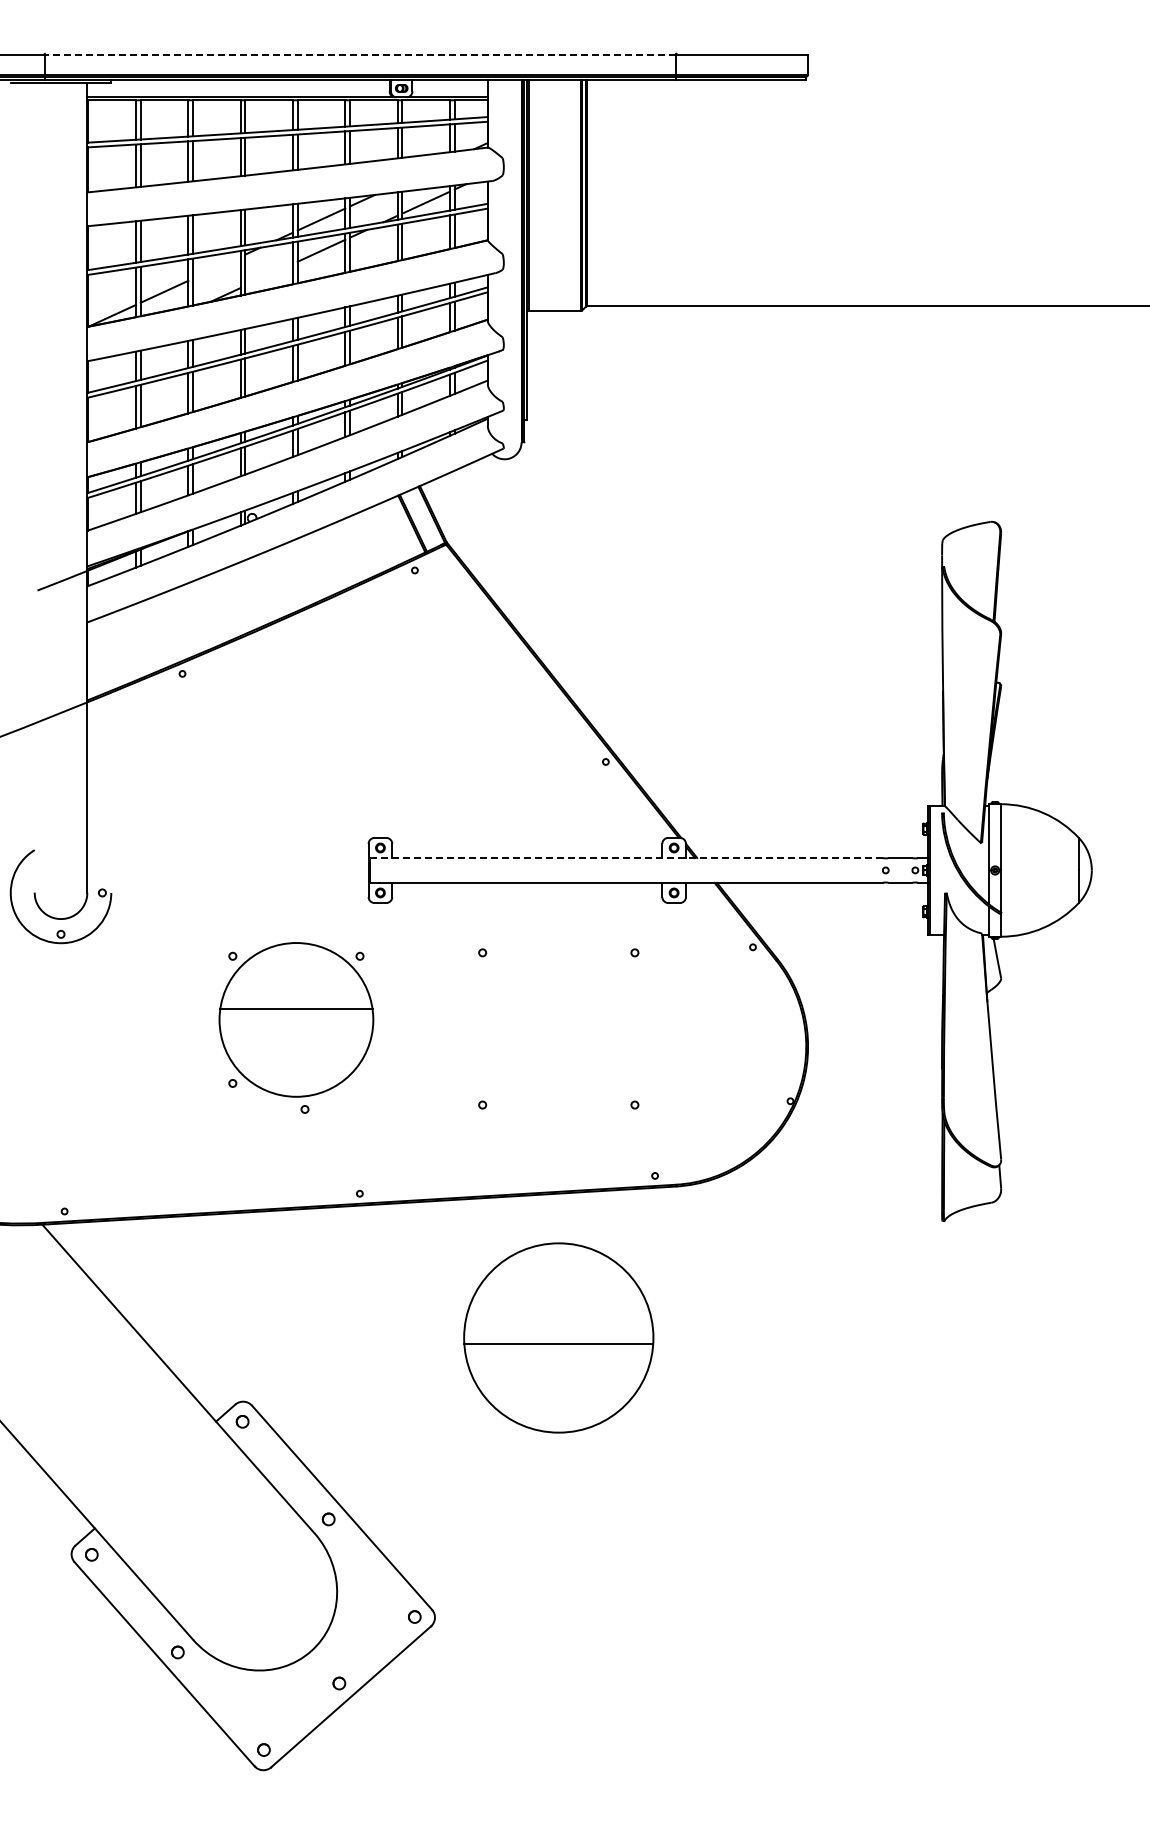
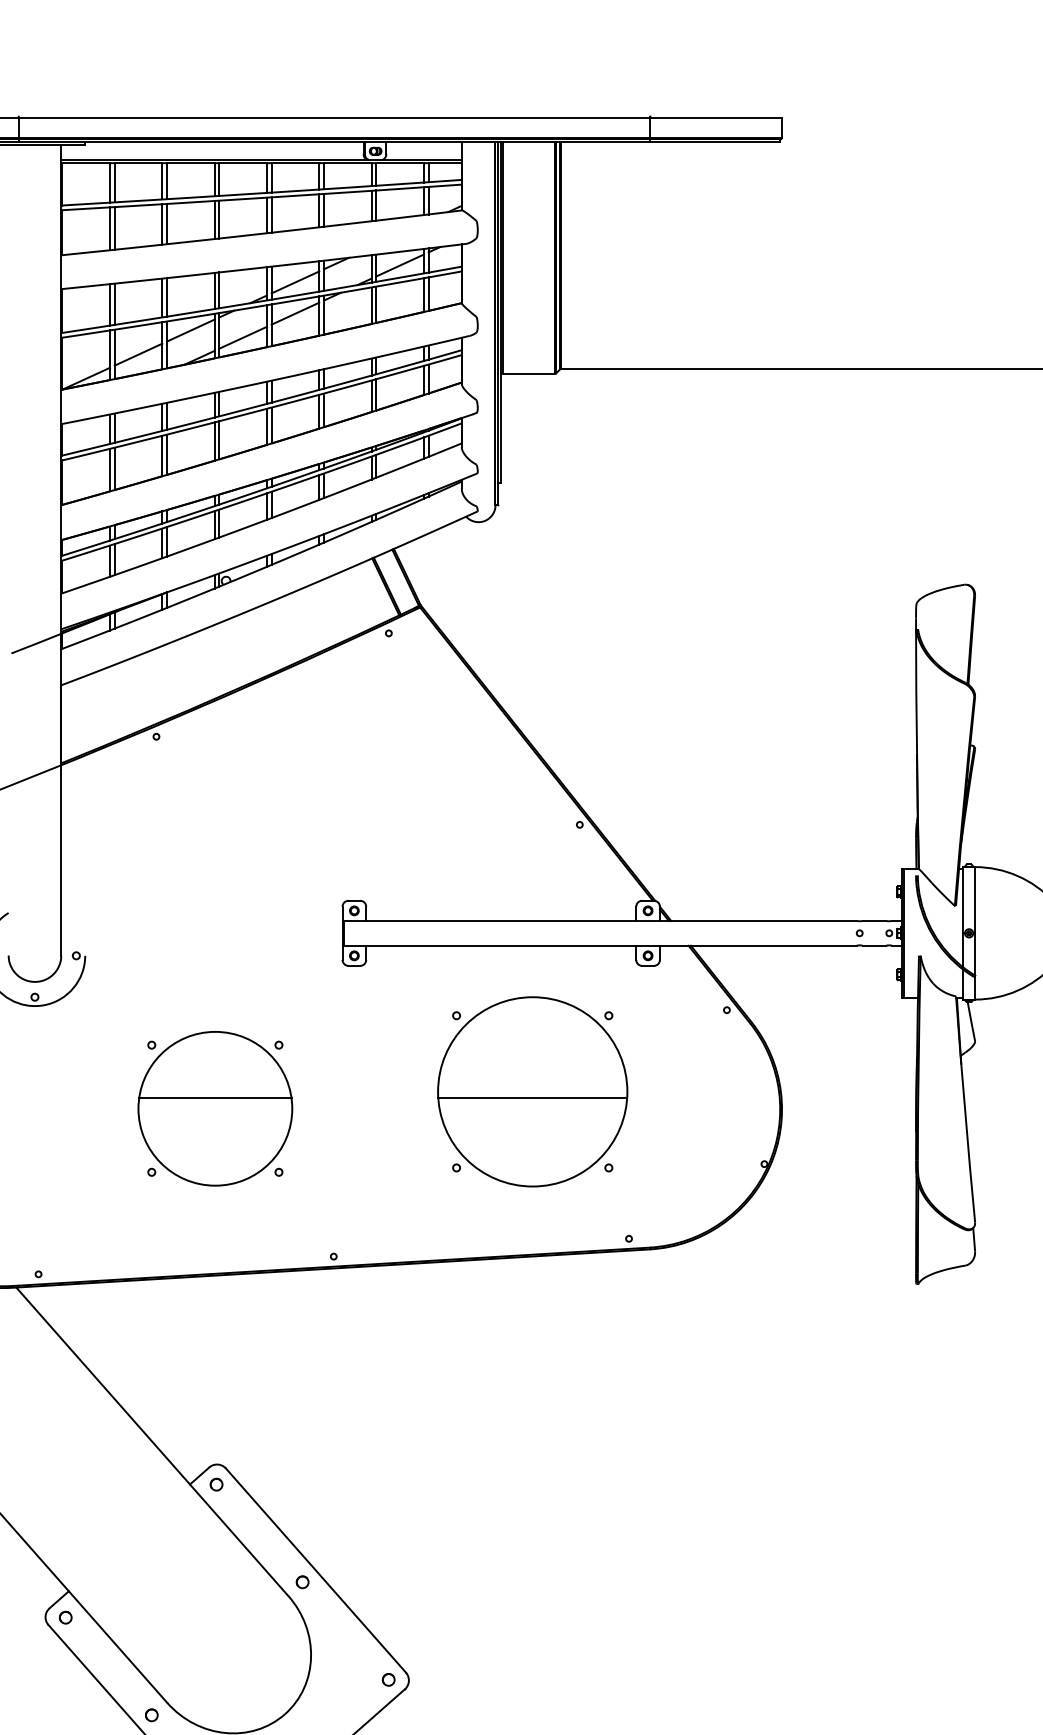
line: (360, 54) -> (334, 117), dashed -> solid
line: (216, 267) -> (190, 330), added
line: (269, 274) -> (243, 337), added
line: (626, 858) -> (600, 921), dashed -> solid
part: (296, 1019) -> (215, 1108), moved
part: (558, 1337) -> (532, 1091), moved

